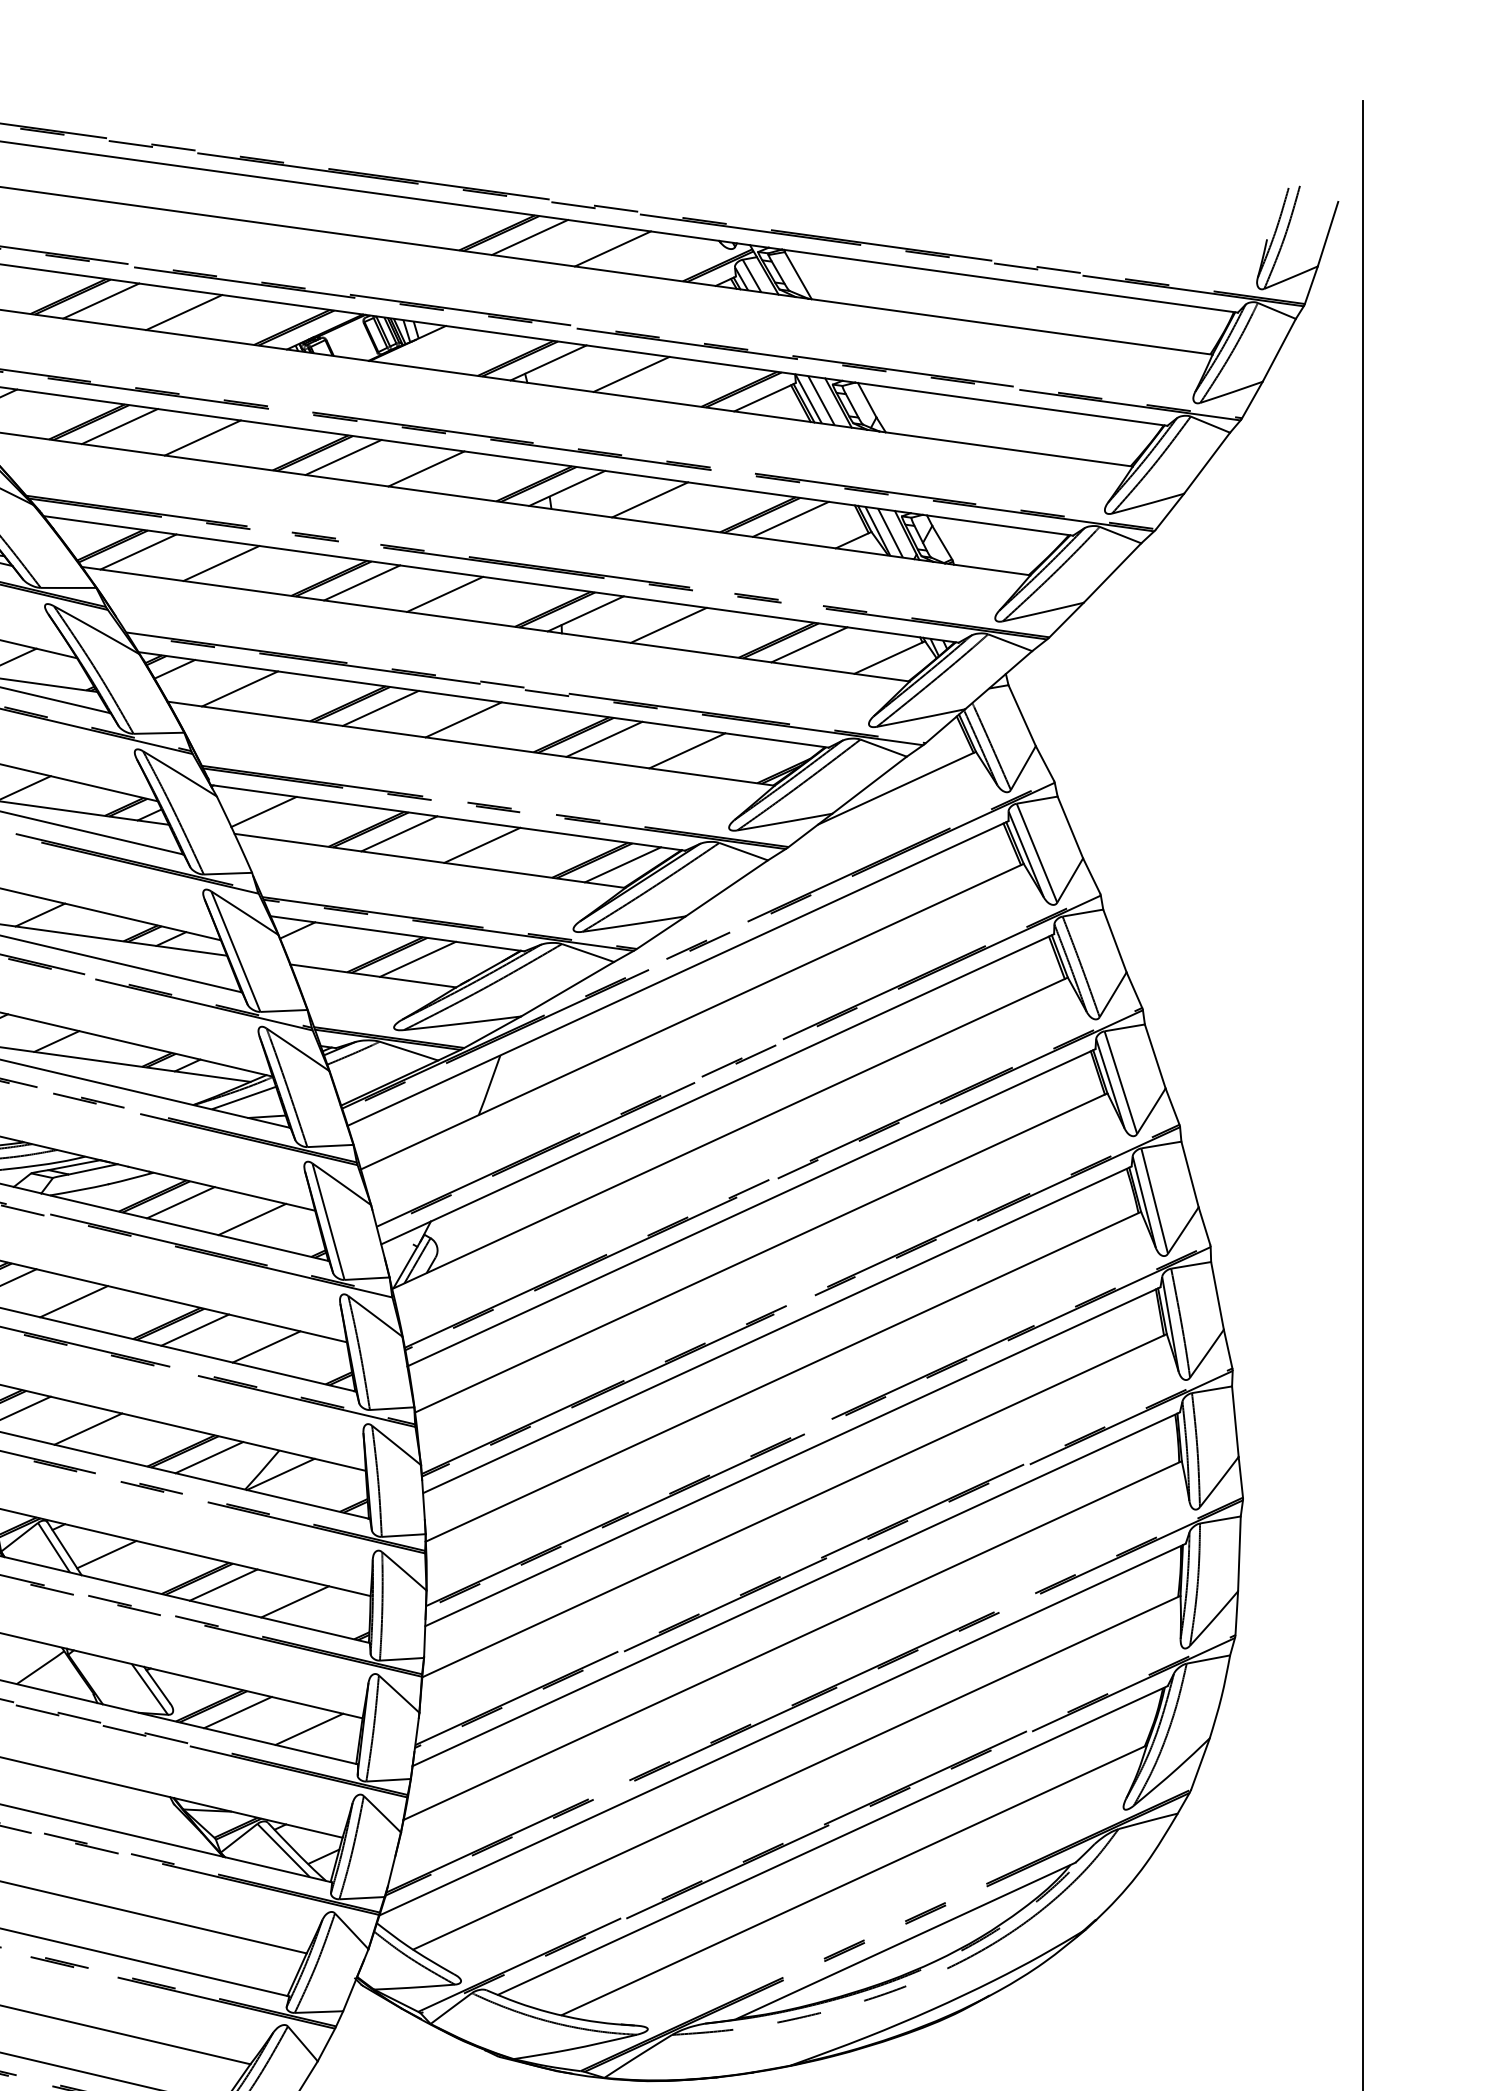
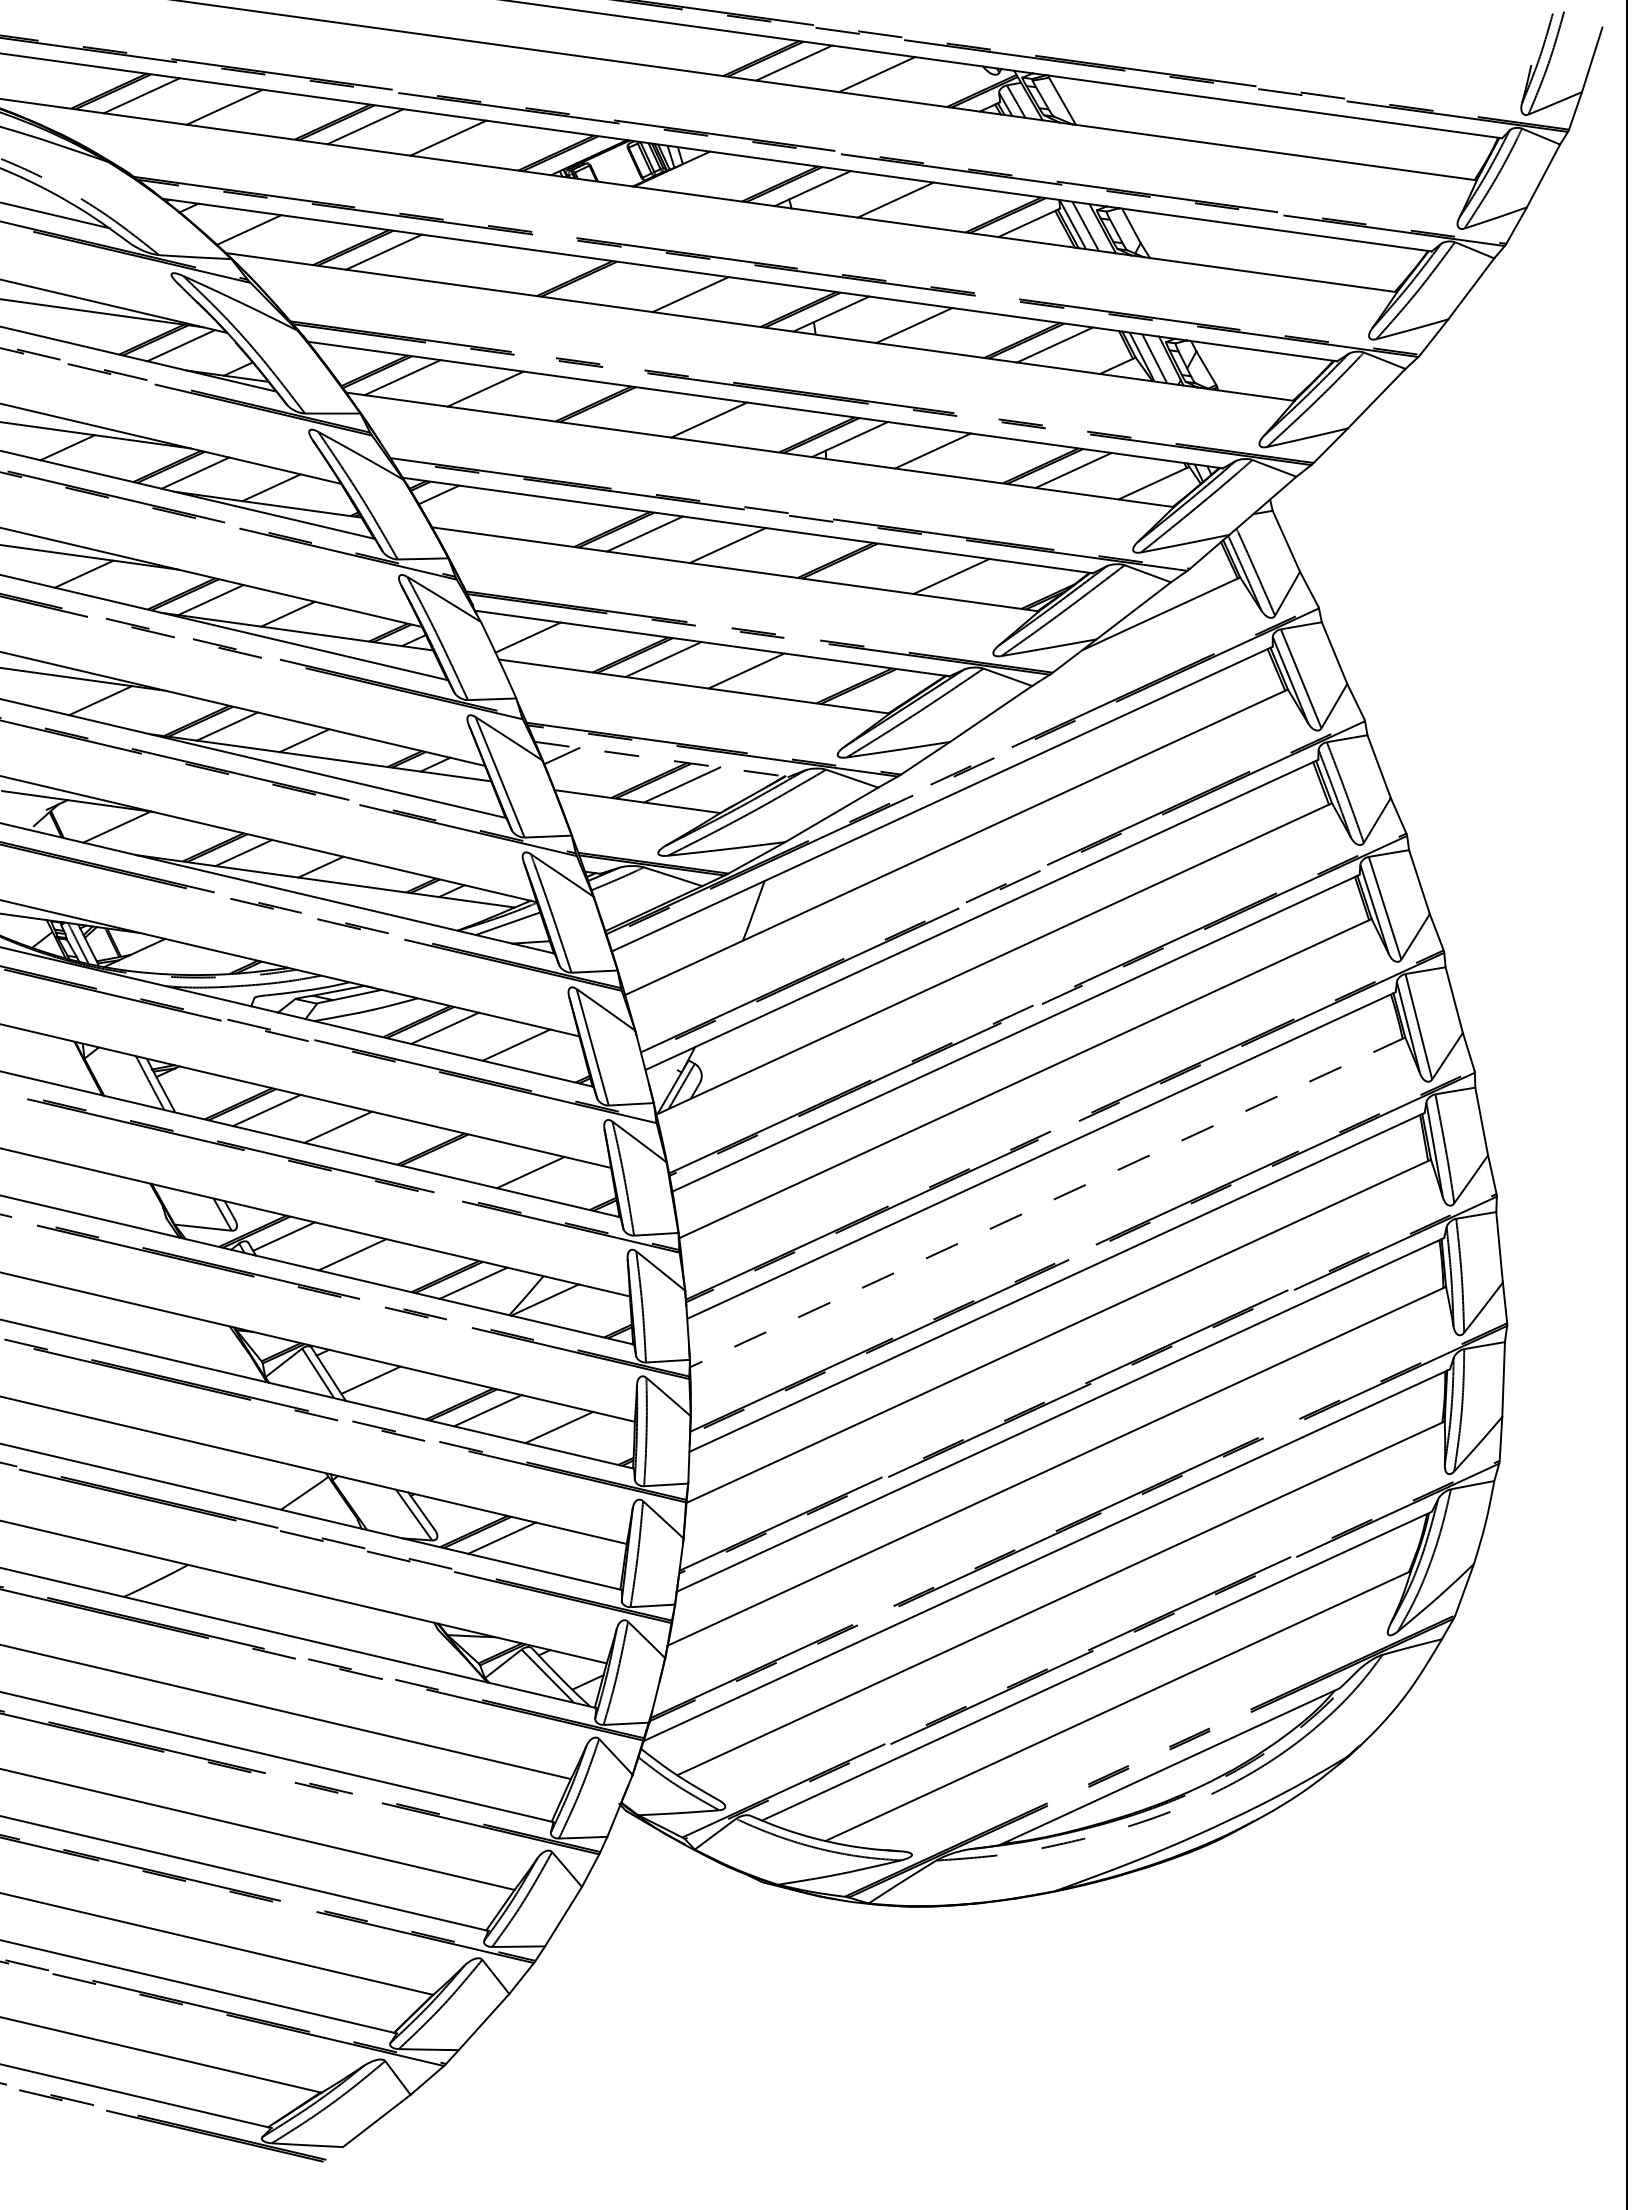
line: (203, 437) -> (467, 263), removed
line: (343, 456) -> (607, 282), removed
line: (362, 582) -> (626, 408), removed
line: (240, 688) -> (504, 514), removed
line: (604, 738) -> (868, 564), removed
line: (623, 864) -> (887, 690), removed
line: (398, 933) -> (662, 759), solid -> dashed
line: (195, 1329) -> (459, 1155), removed
line: (783, 1376) -> (1047, 1202), solid -> dashed
line: (309, 1728) -> (573, 1554), removed

